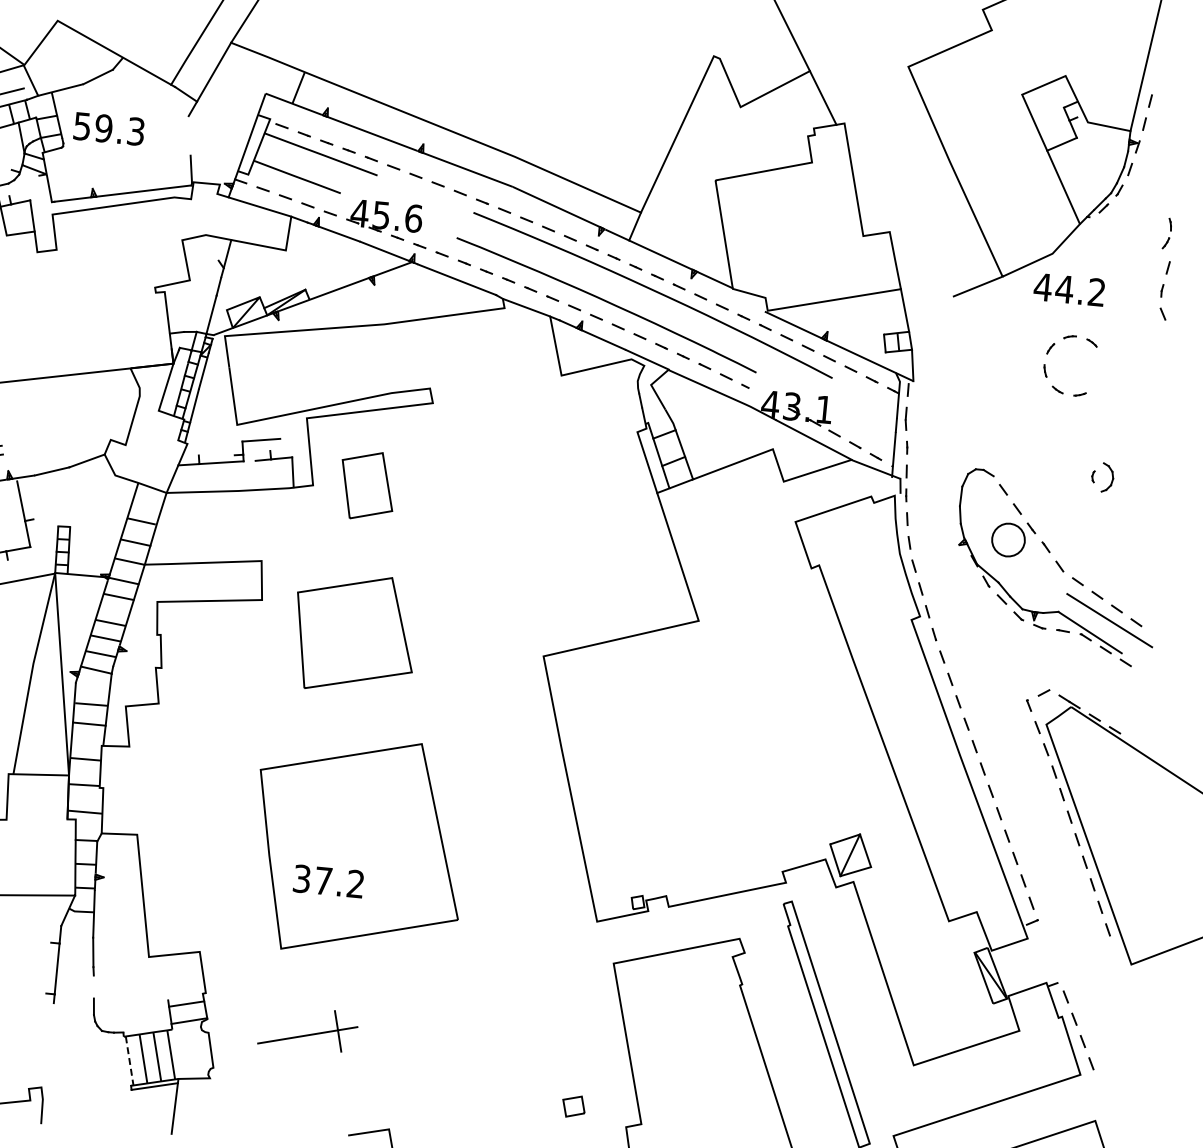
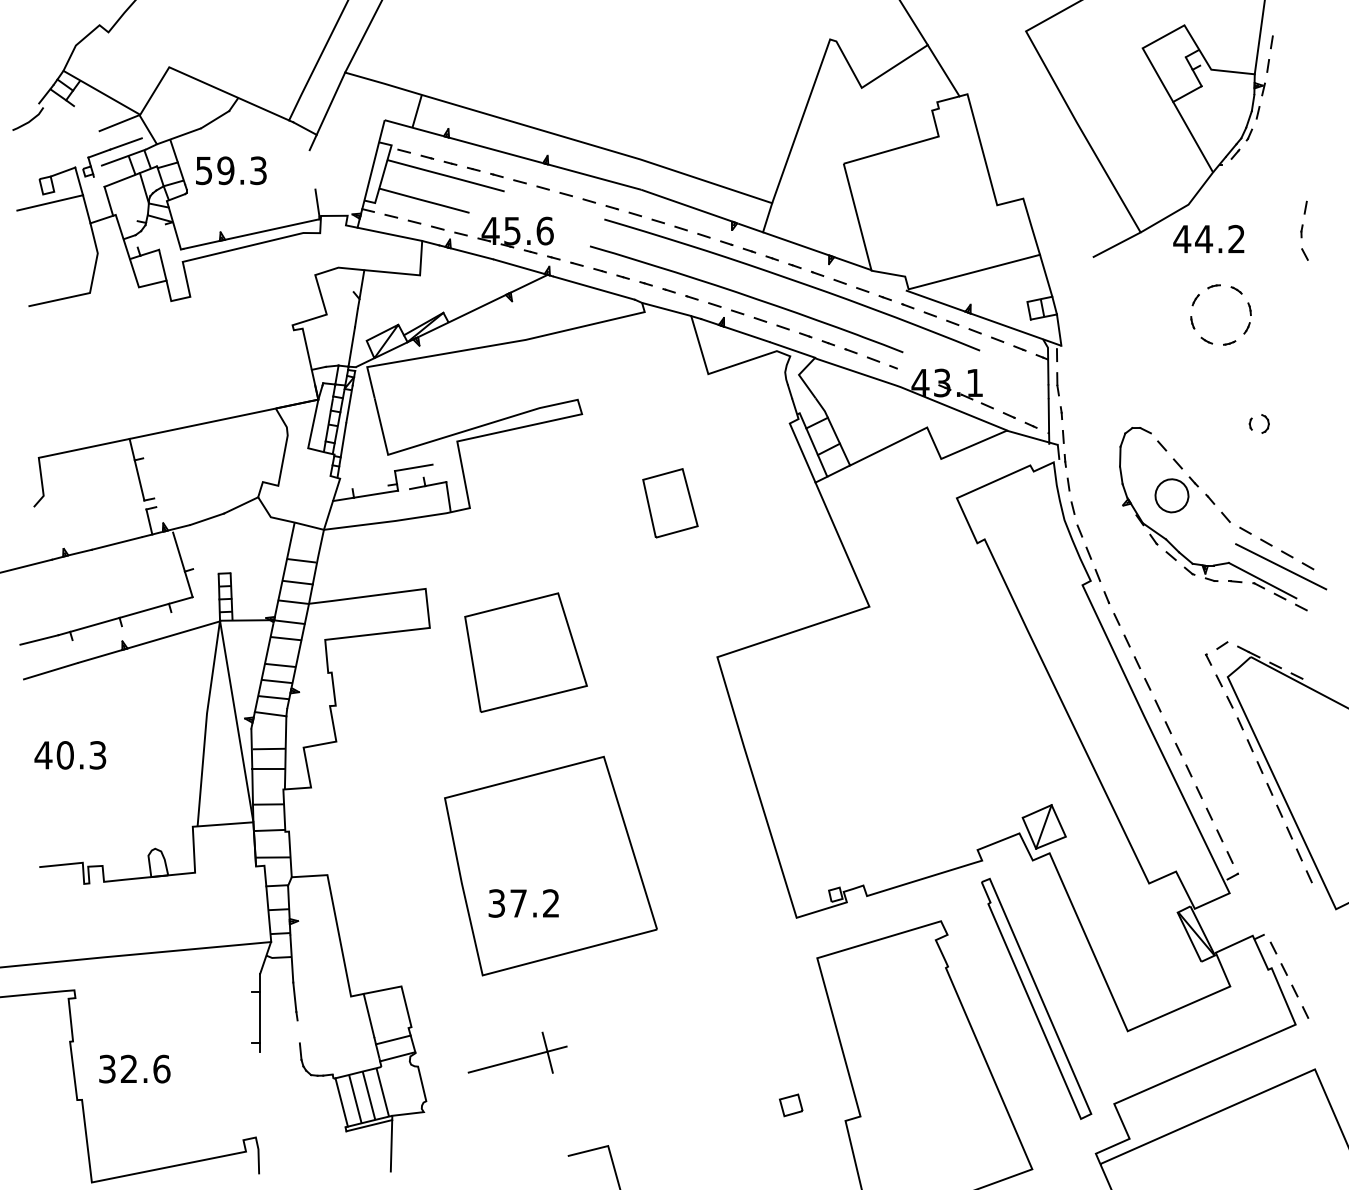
part: (1167, 233) -> (1247, 318), moved
part: (1107, 477) -> (1265, 423), size x0.62
part: (367, 486) -> (670, 503), moved
line: (164, 977) -> (368, 1015), added
line: (129, 1060) -> (341, 1102), dashed -> solid

